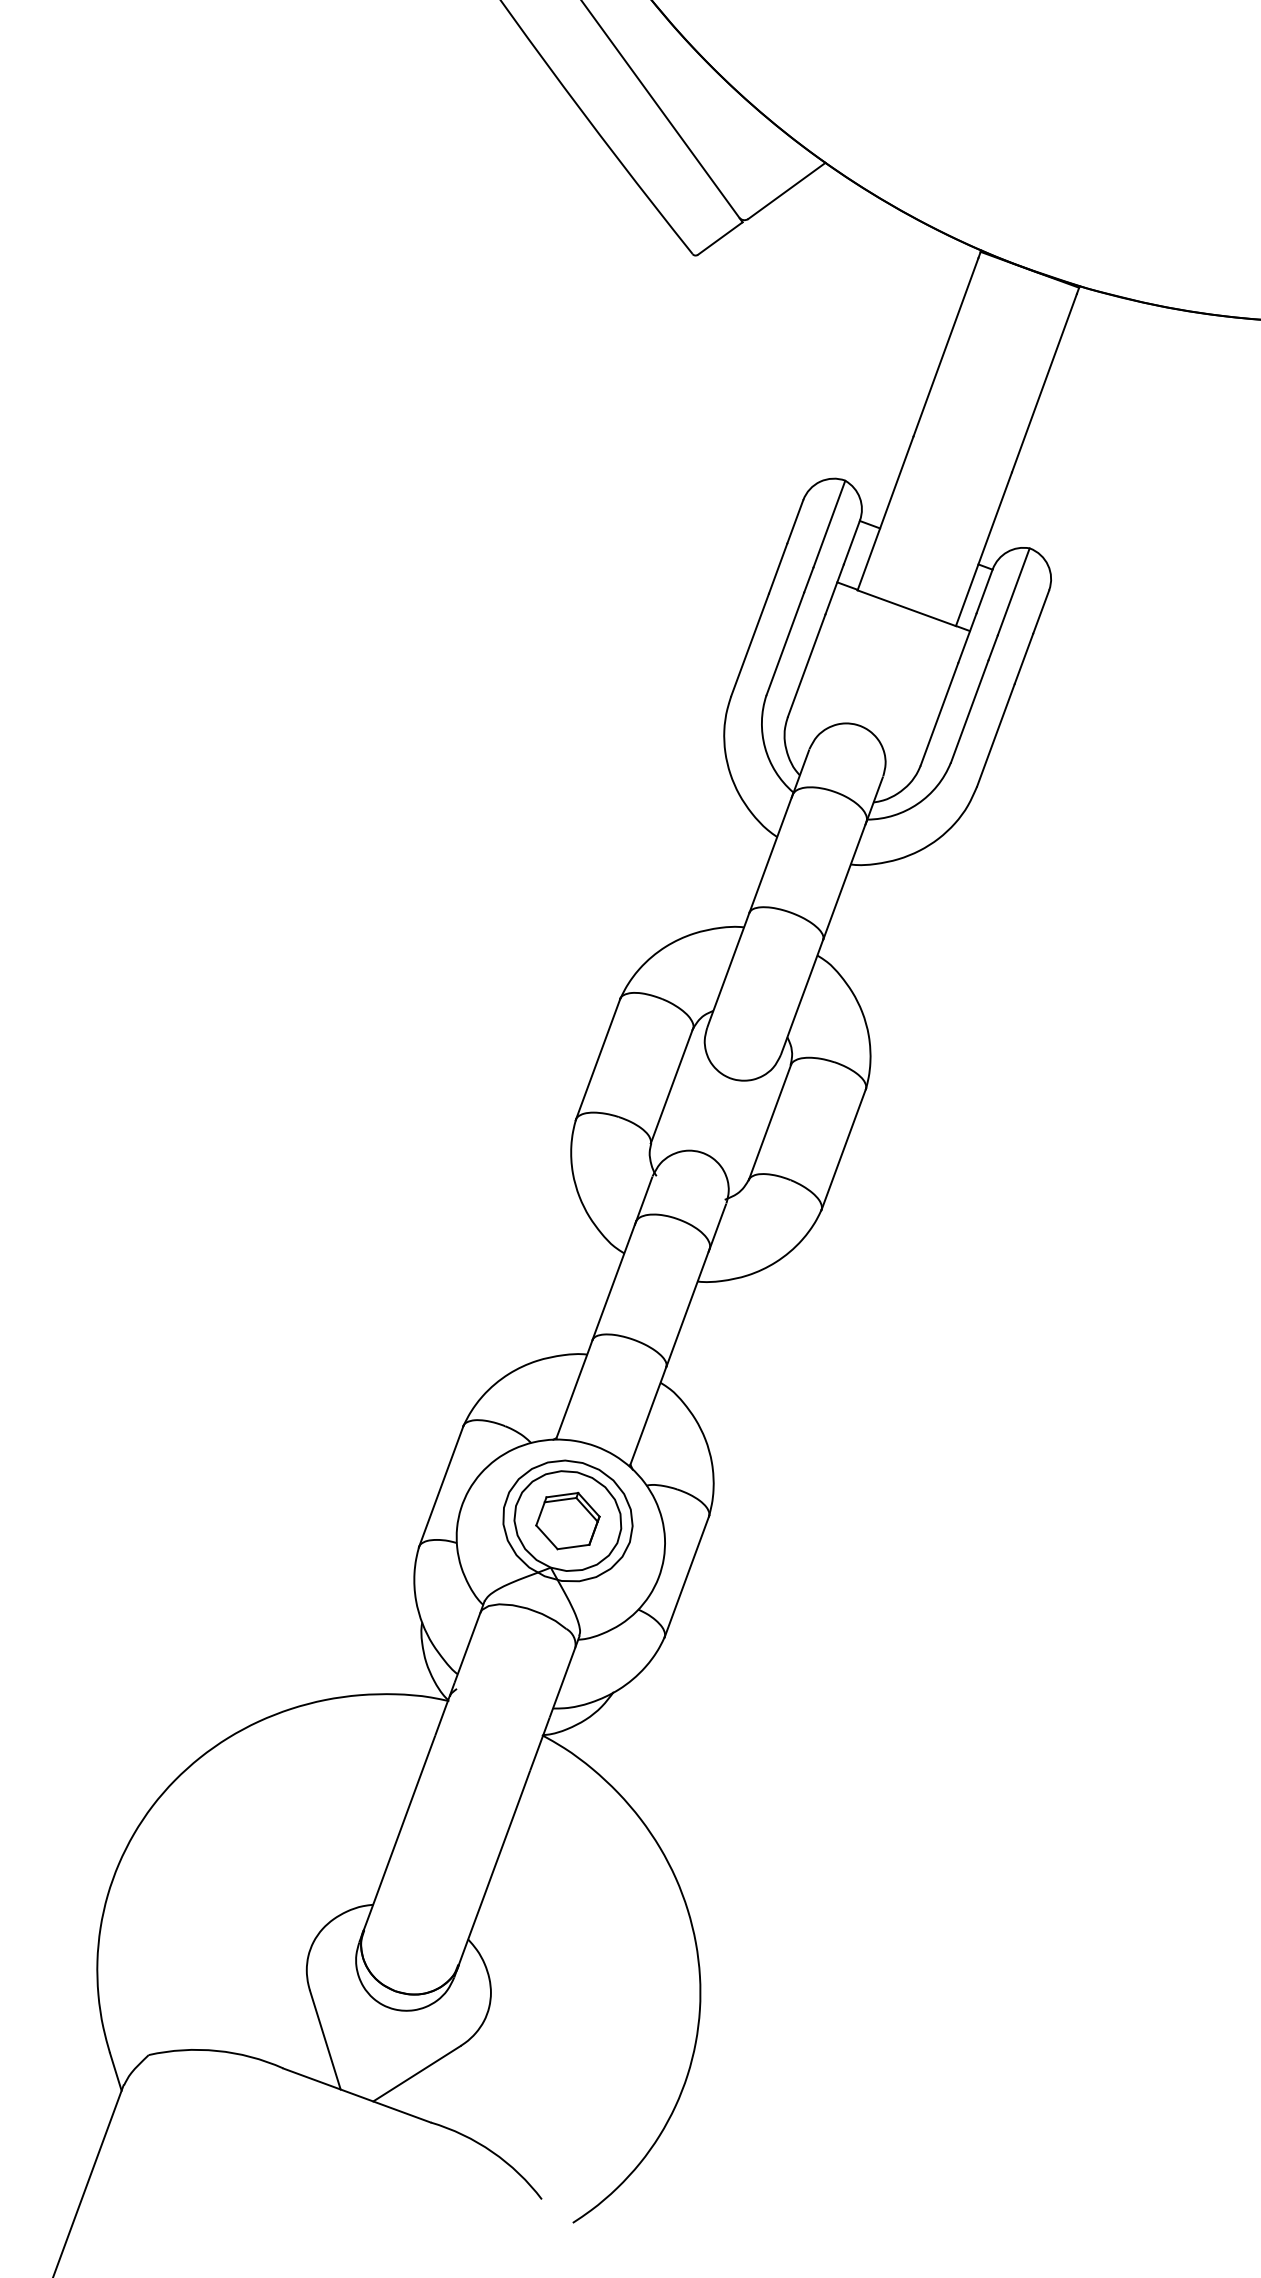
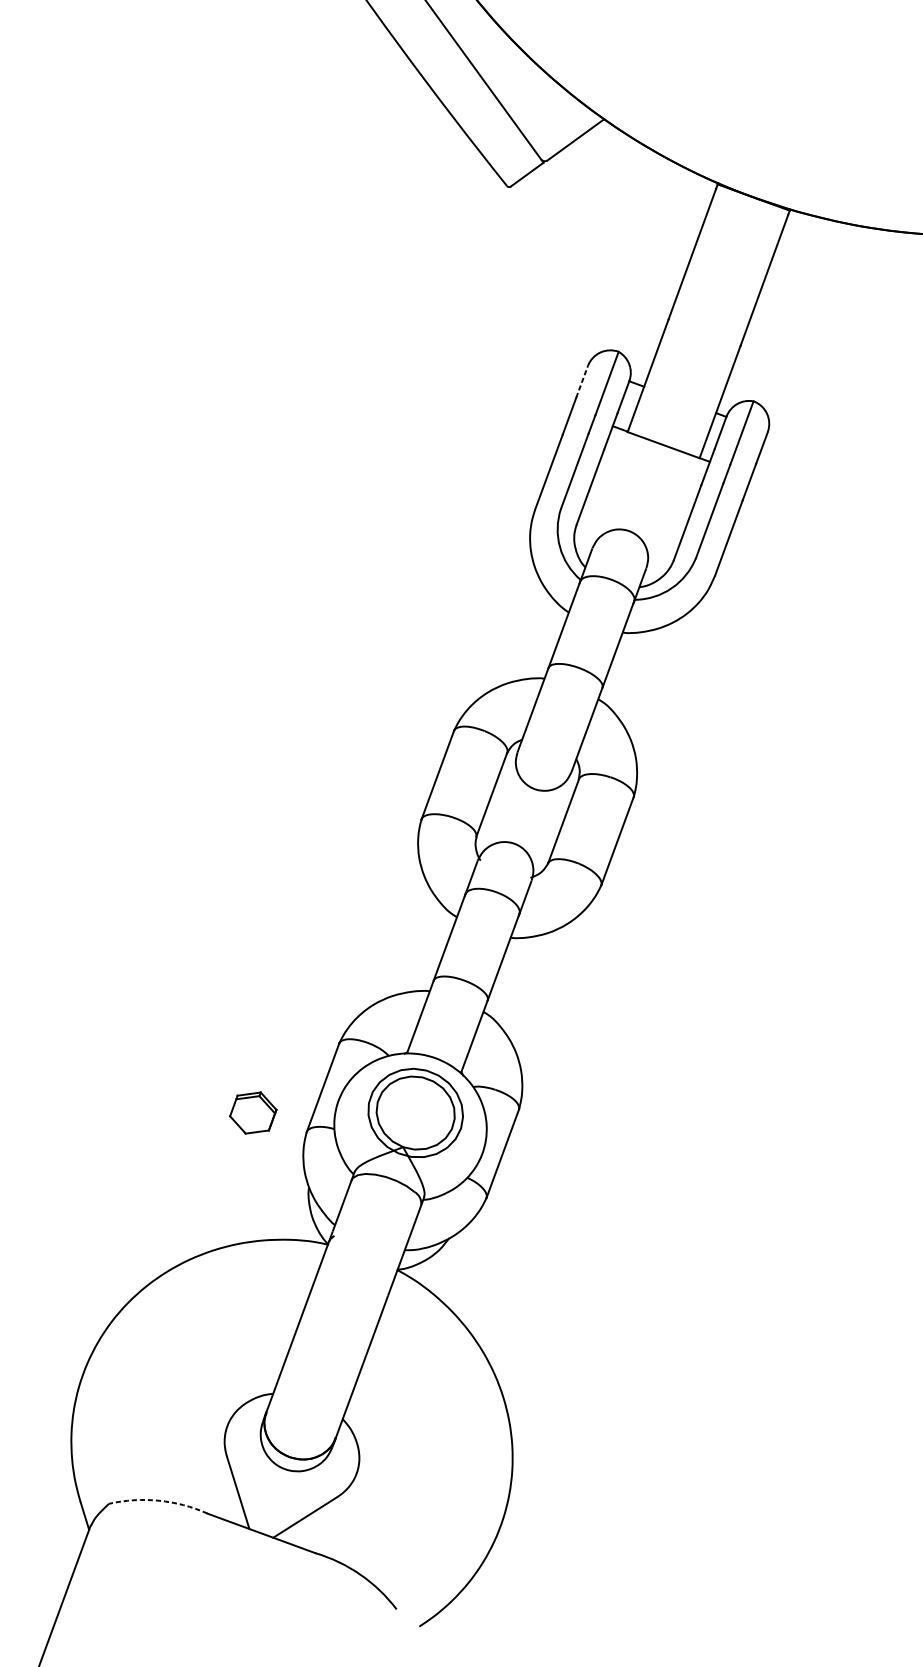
line: (795, 521) -> (582, 381), solid -> dashed
part: (567, 1520) -> (252, 1112), moved
arc: (217, 2050) -> (159, 1500), solid -> dashed

